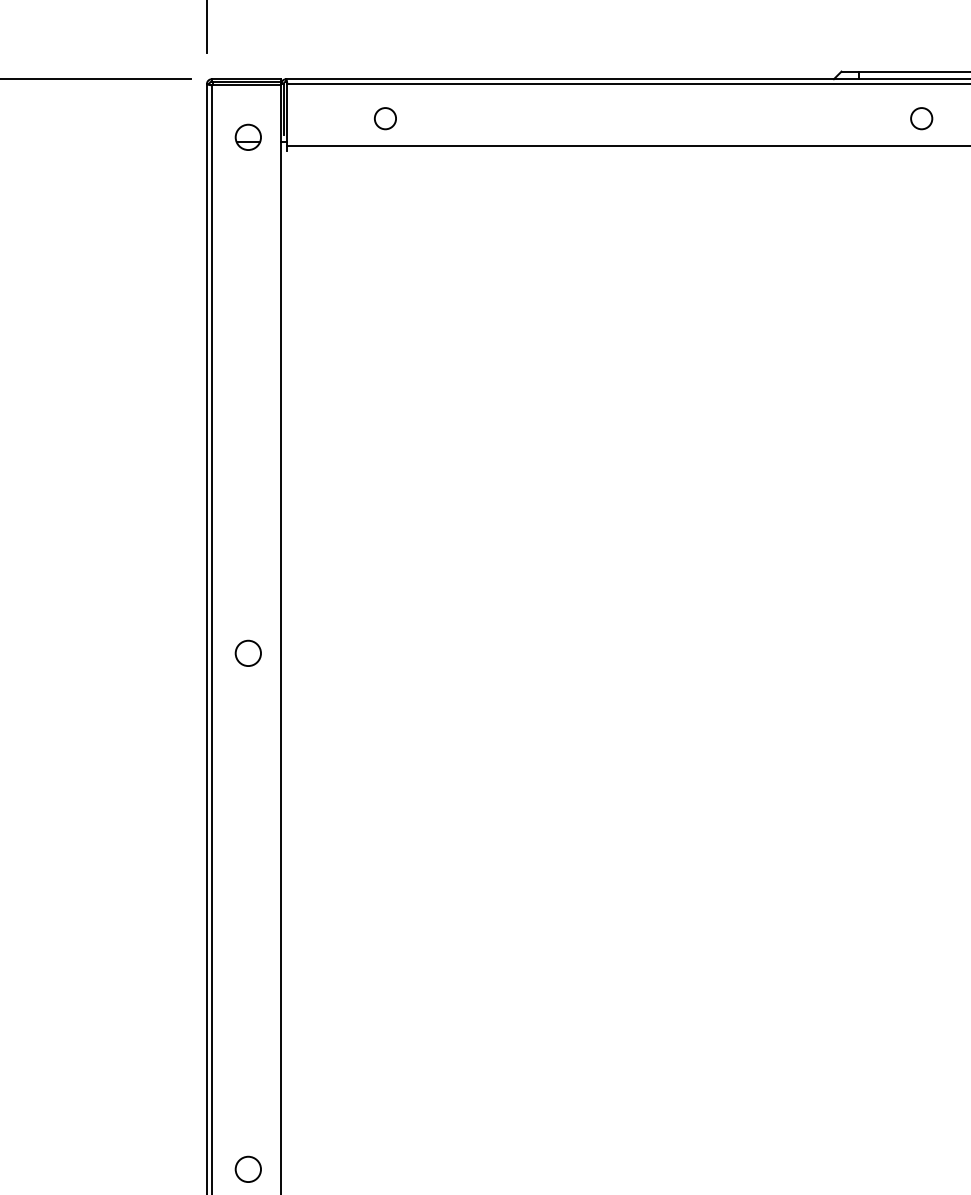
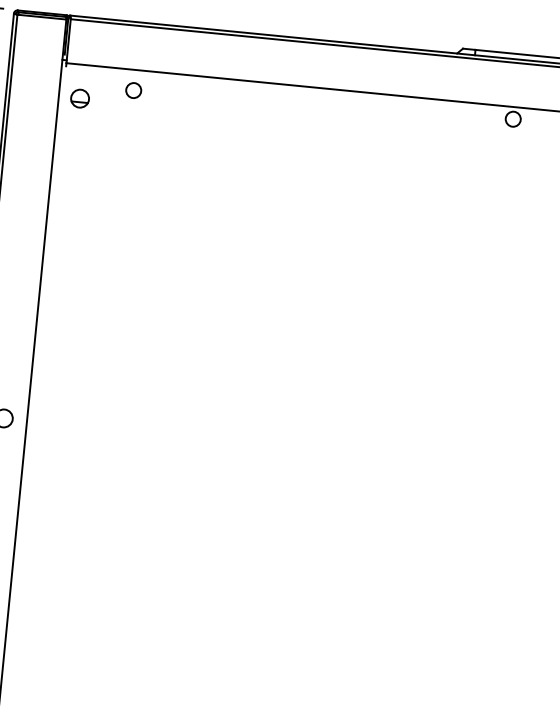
circle: (385, 118) -> (133, 90), moved
circle: (921, 118) -> (513, 119), moved
part: (247, 136) -> (79, 97), moved

